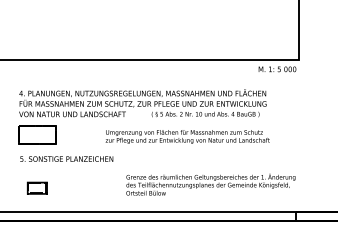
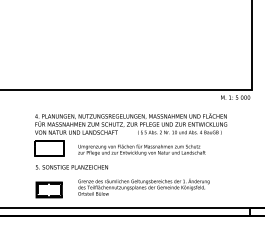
text: (187, 136) -> (141, 149), moved
text: (210, 185) -> (143, 187), moved
part: (36, 187) -> (48, 189), size x1.67

